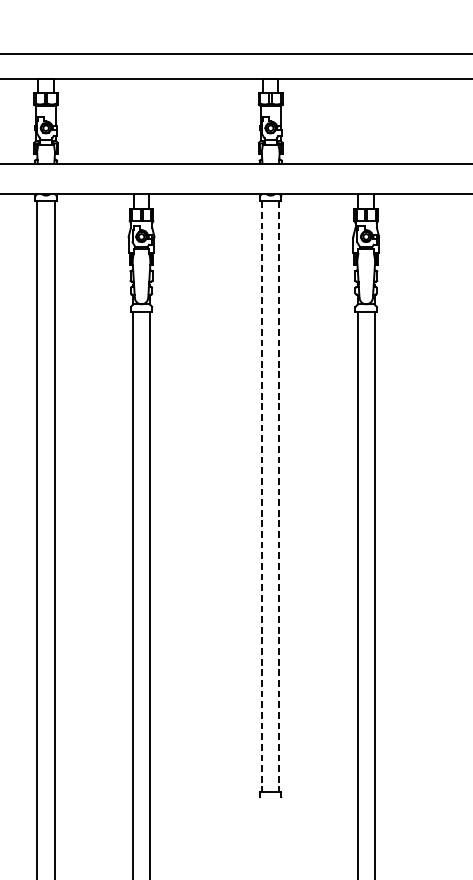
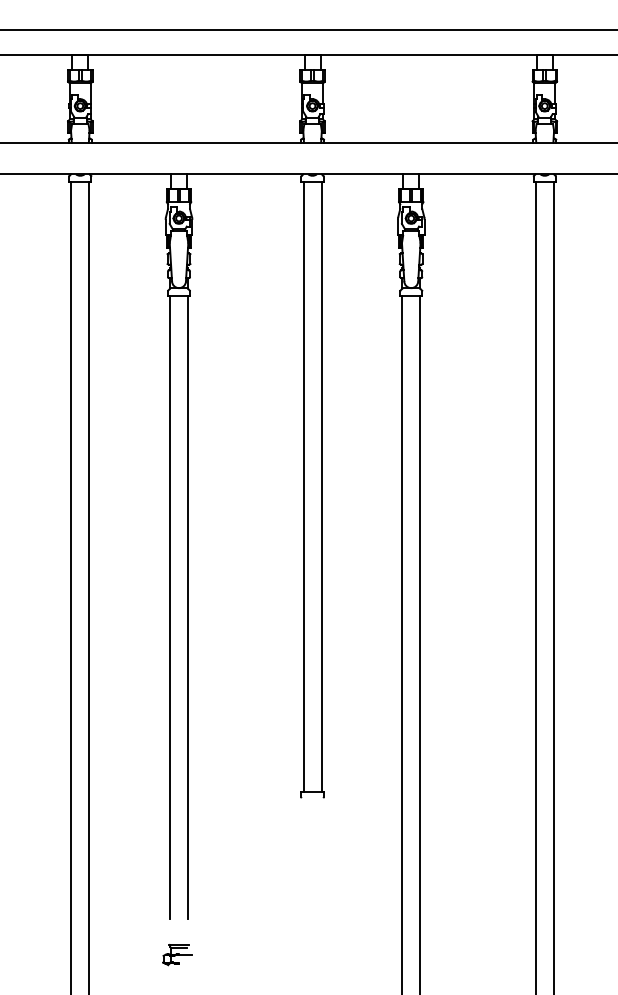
line: (261, 497) -> (303, 487), dashed -> solid
line: (279, 497) -> (321, 487), dashed -> solid

